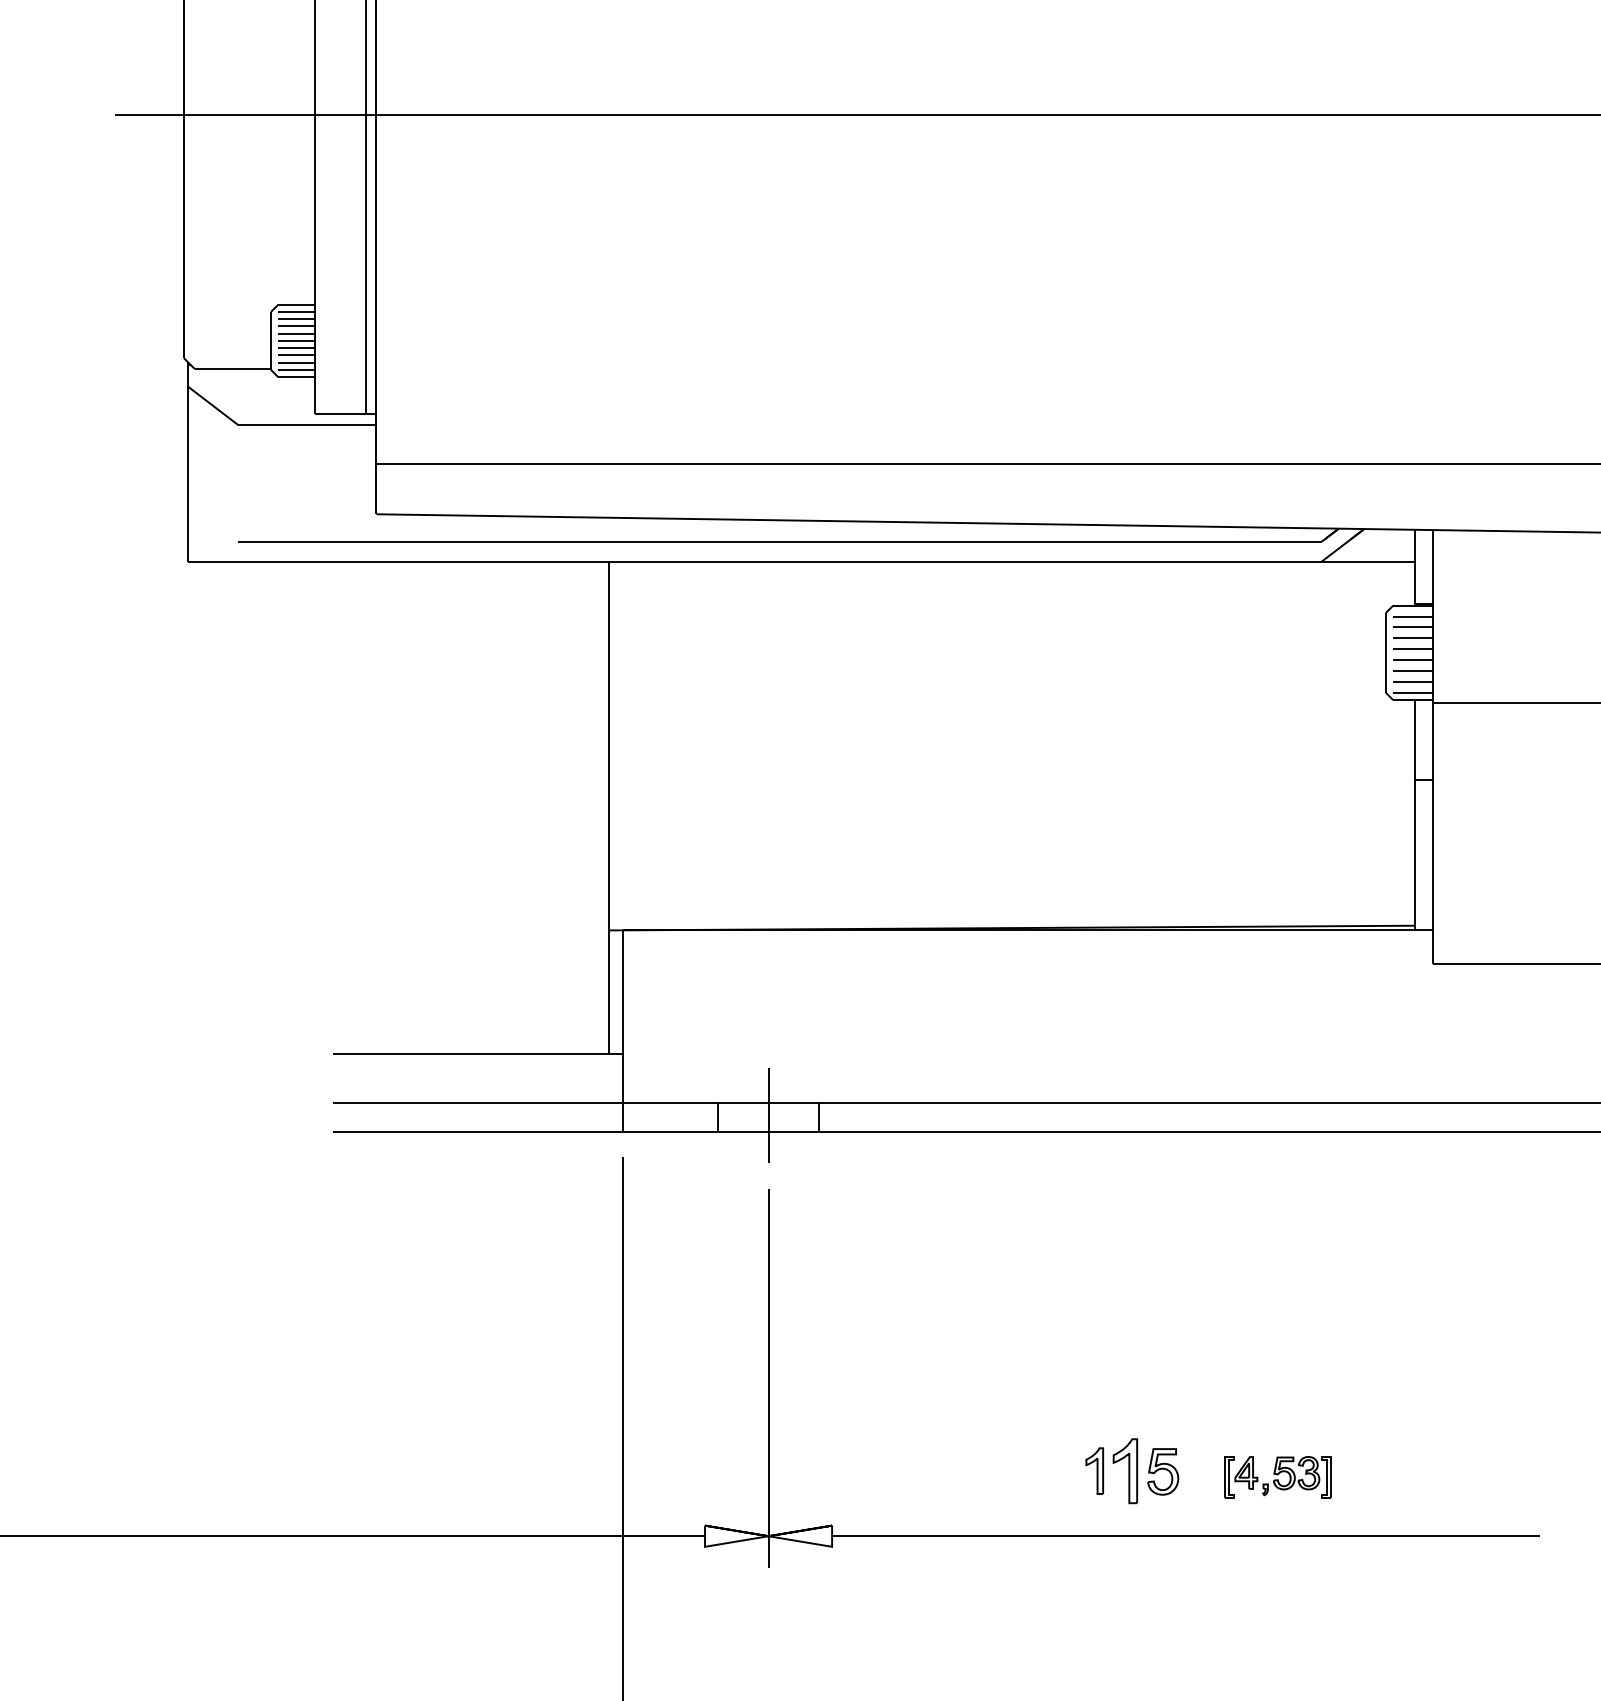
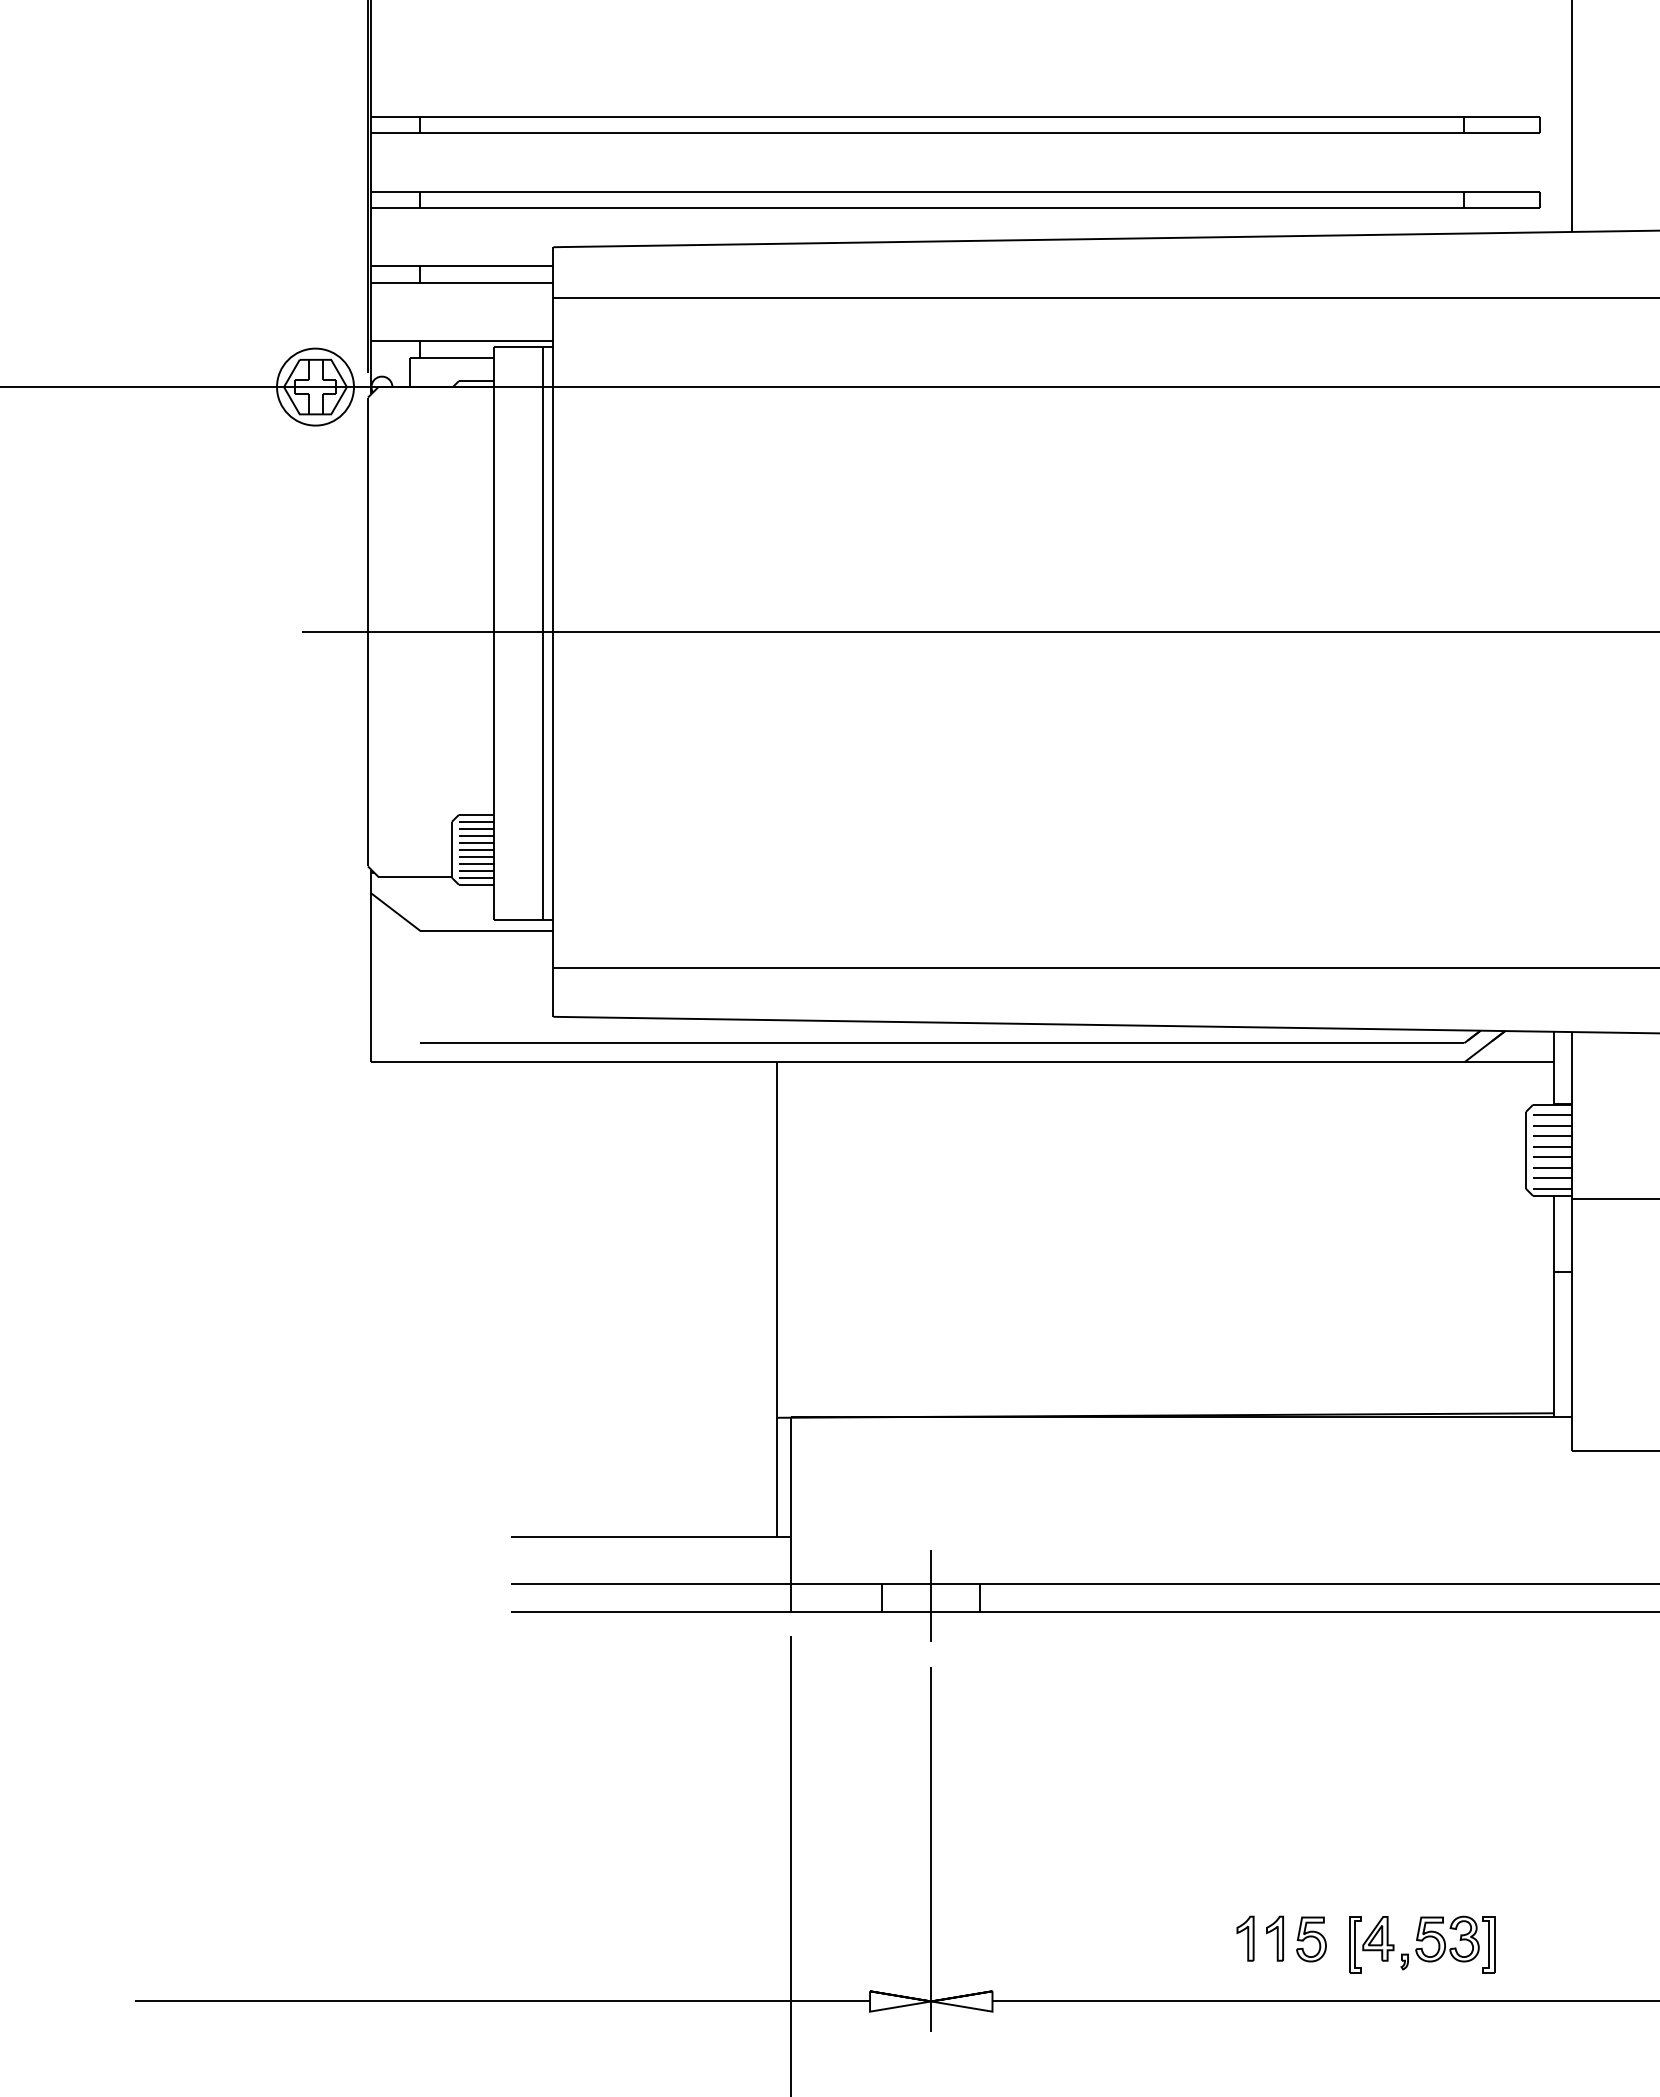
part: (1124, 1470) -> (1274, 1938), size x0.71
part: (1278, 1477) -> (1422, 1944), size x1.43

